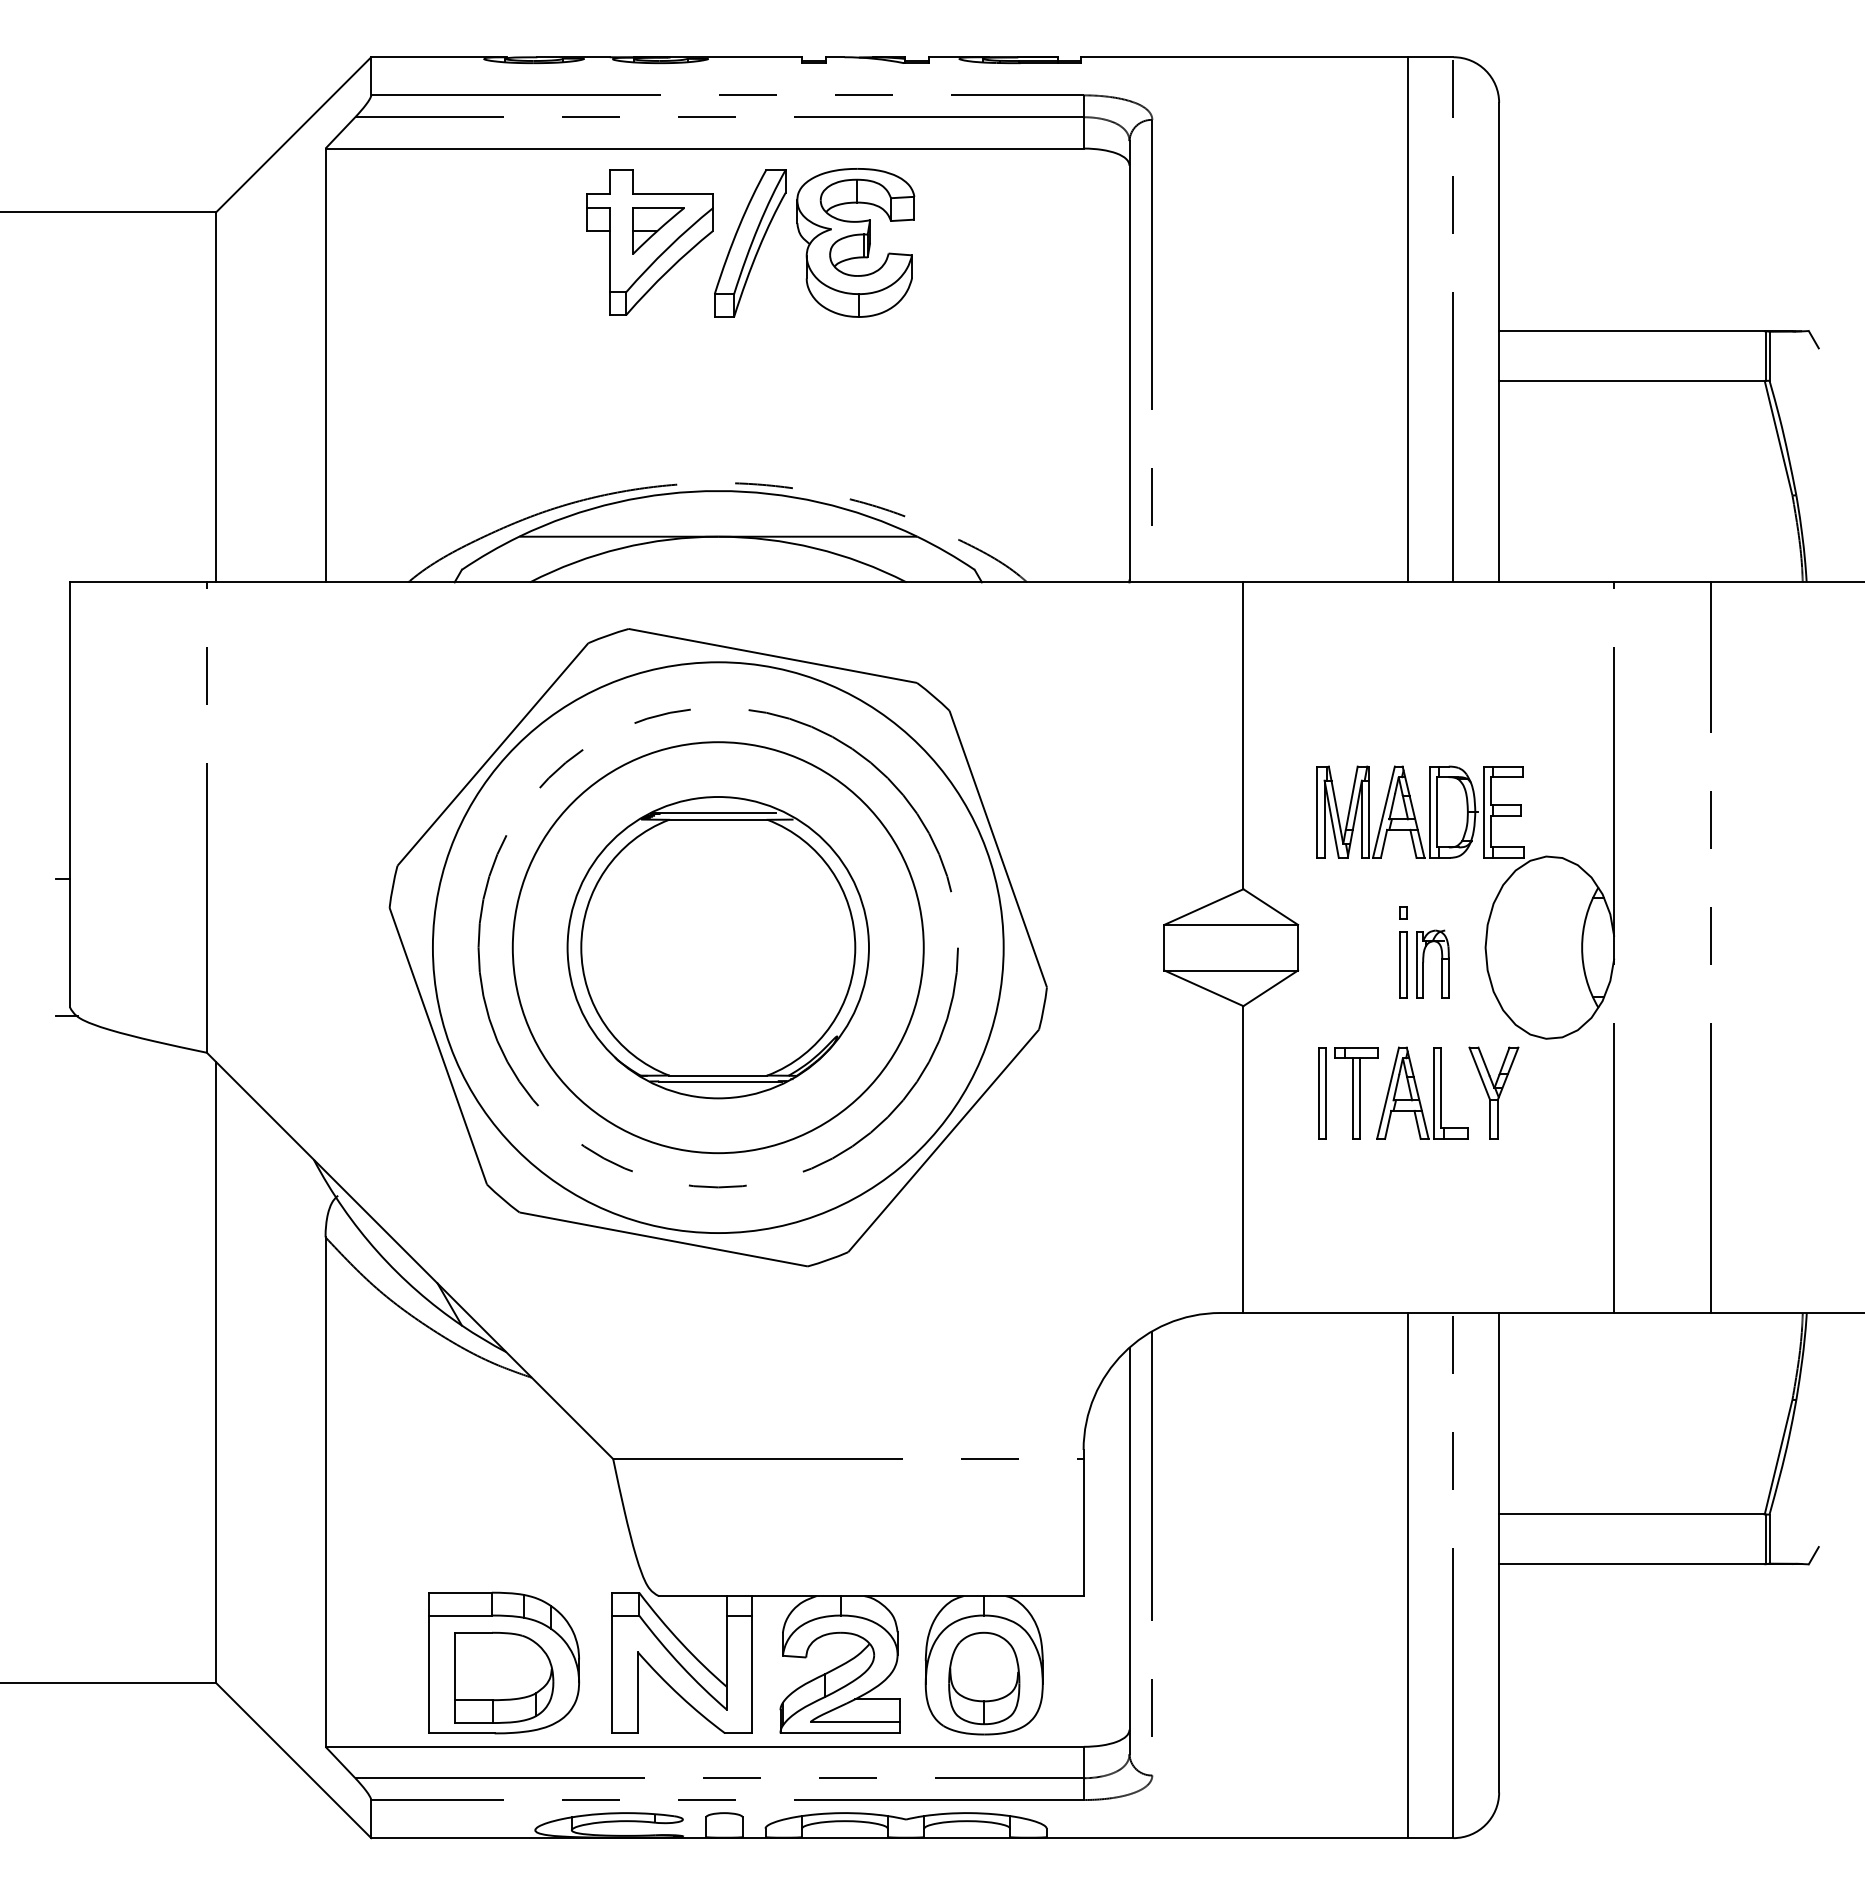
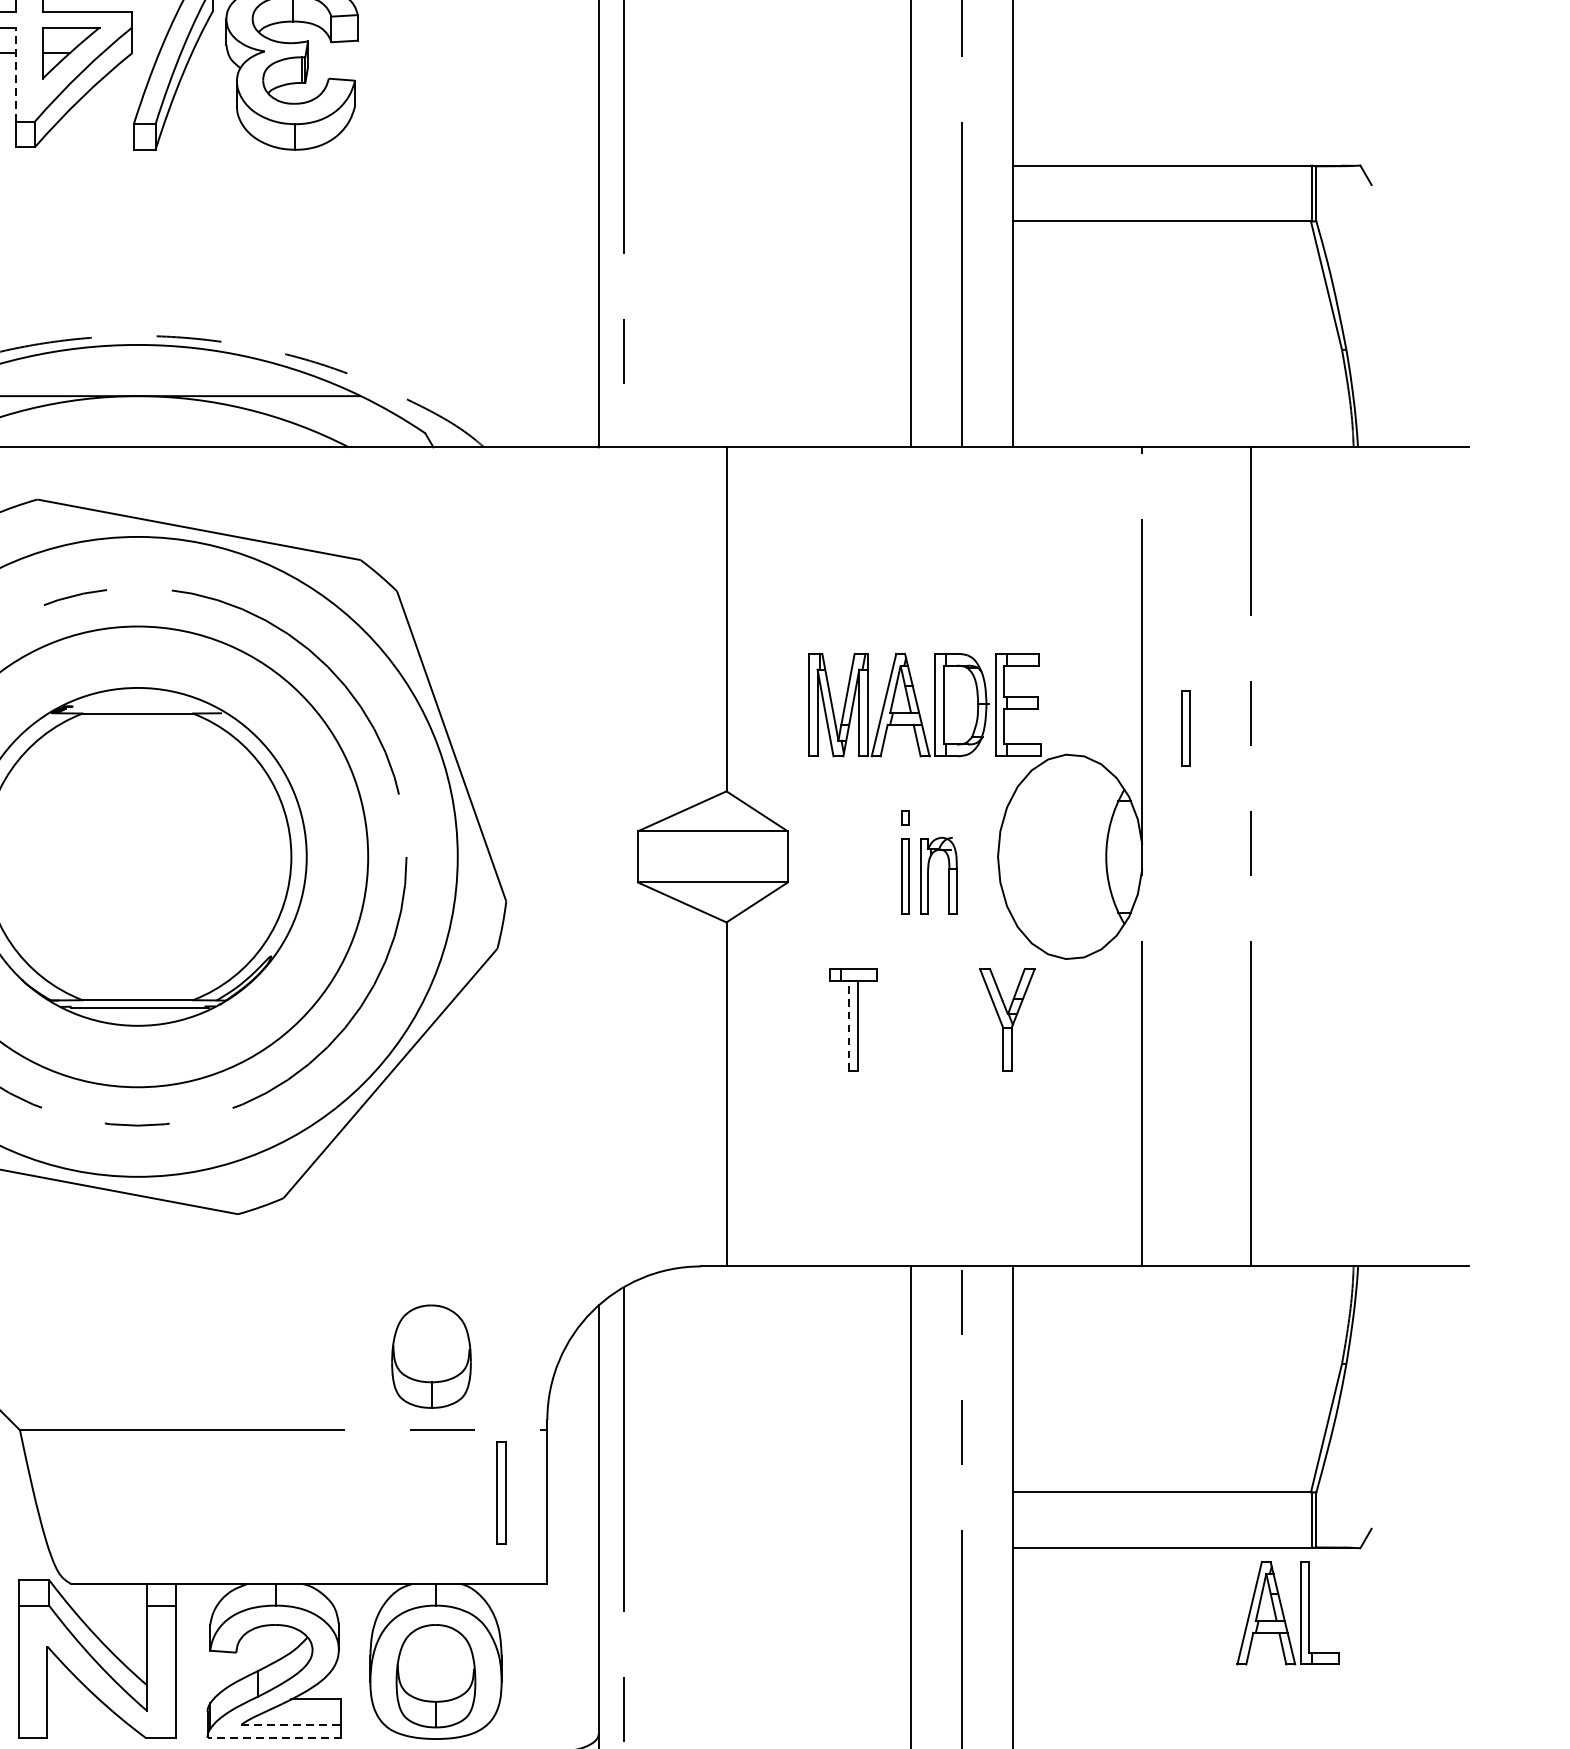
line: (609, 250) -> (15, 75), solid -> dashed
line: (714, 812) -> (133, 705), removed
part: (1653, 832) -> (1186, 727), added
part: (1422, 1092) -> (1288, 1612), moved
part: (1322, 1093) -> (501, 1493), moved
line: (1352, 1098) -> (848, 1025), solid -> dashed
part: (980, 1393) -> (431, 1356), added
line: (855, 1721) -> (291, 1724), solid -> dashed
line: (840, 1733) -> (274, 1737), solid -> dashed

